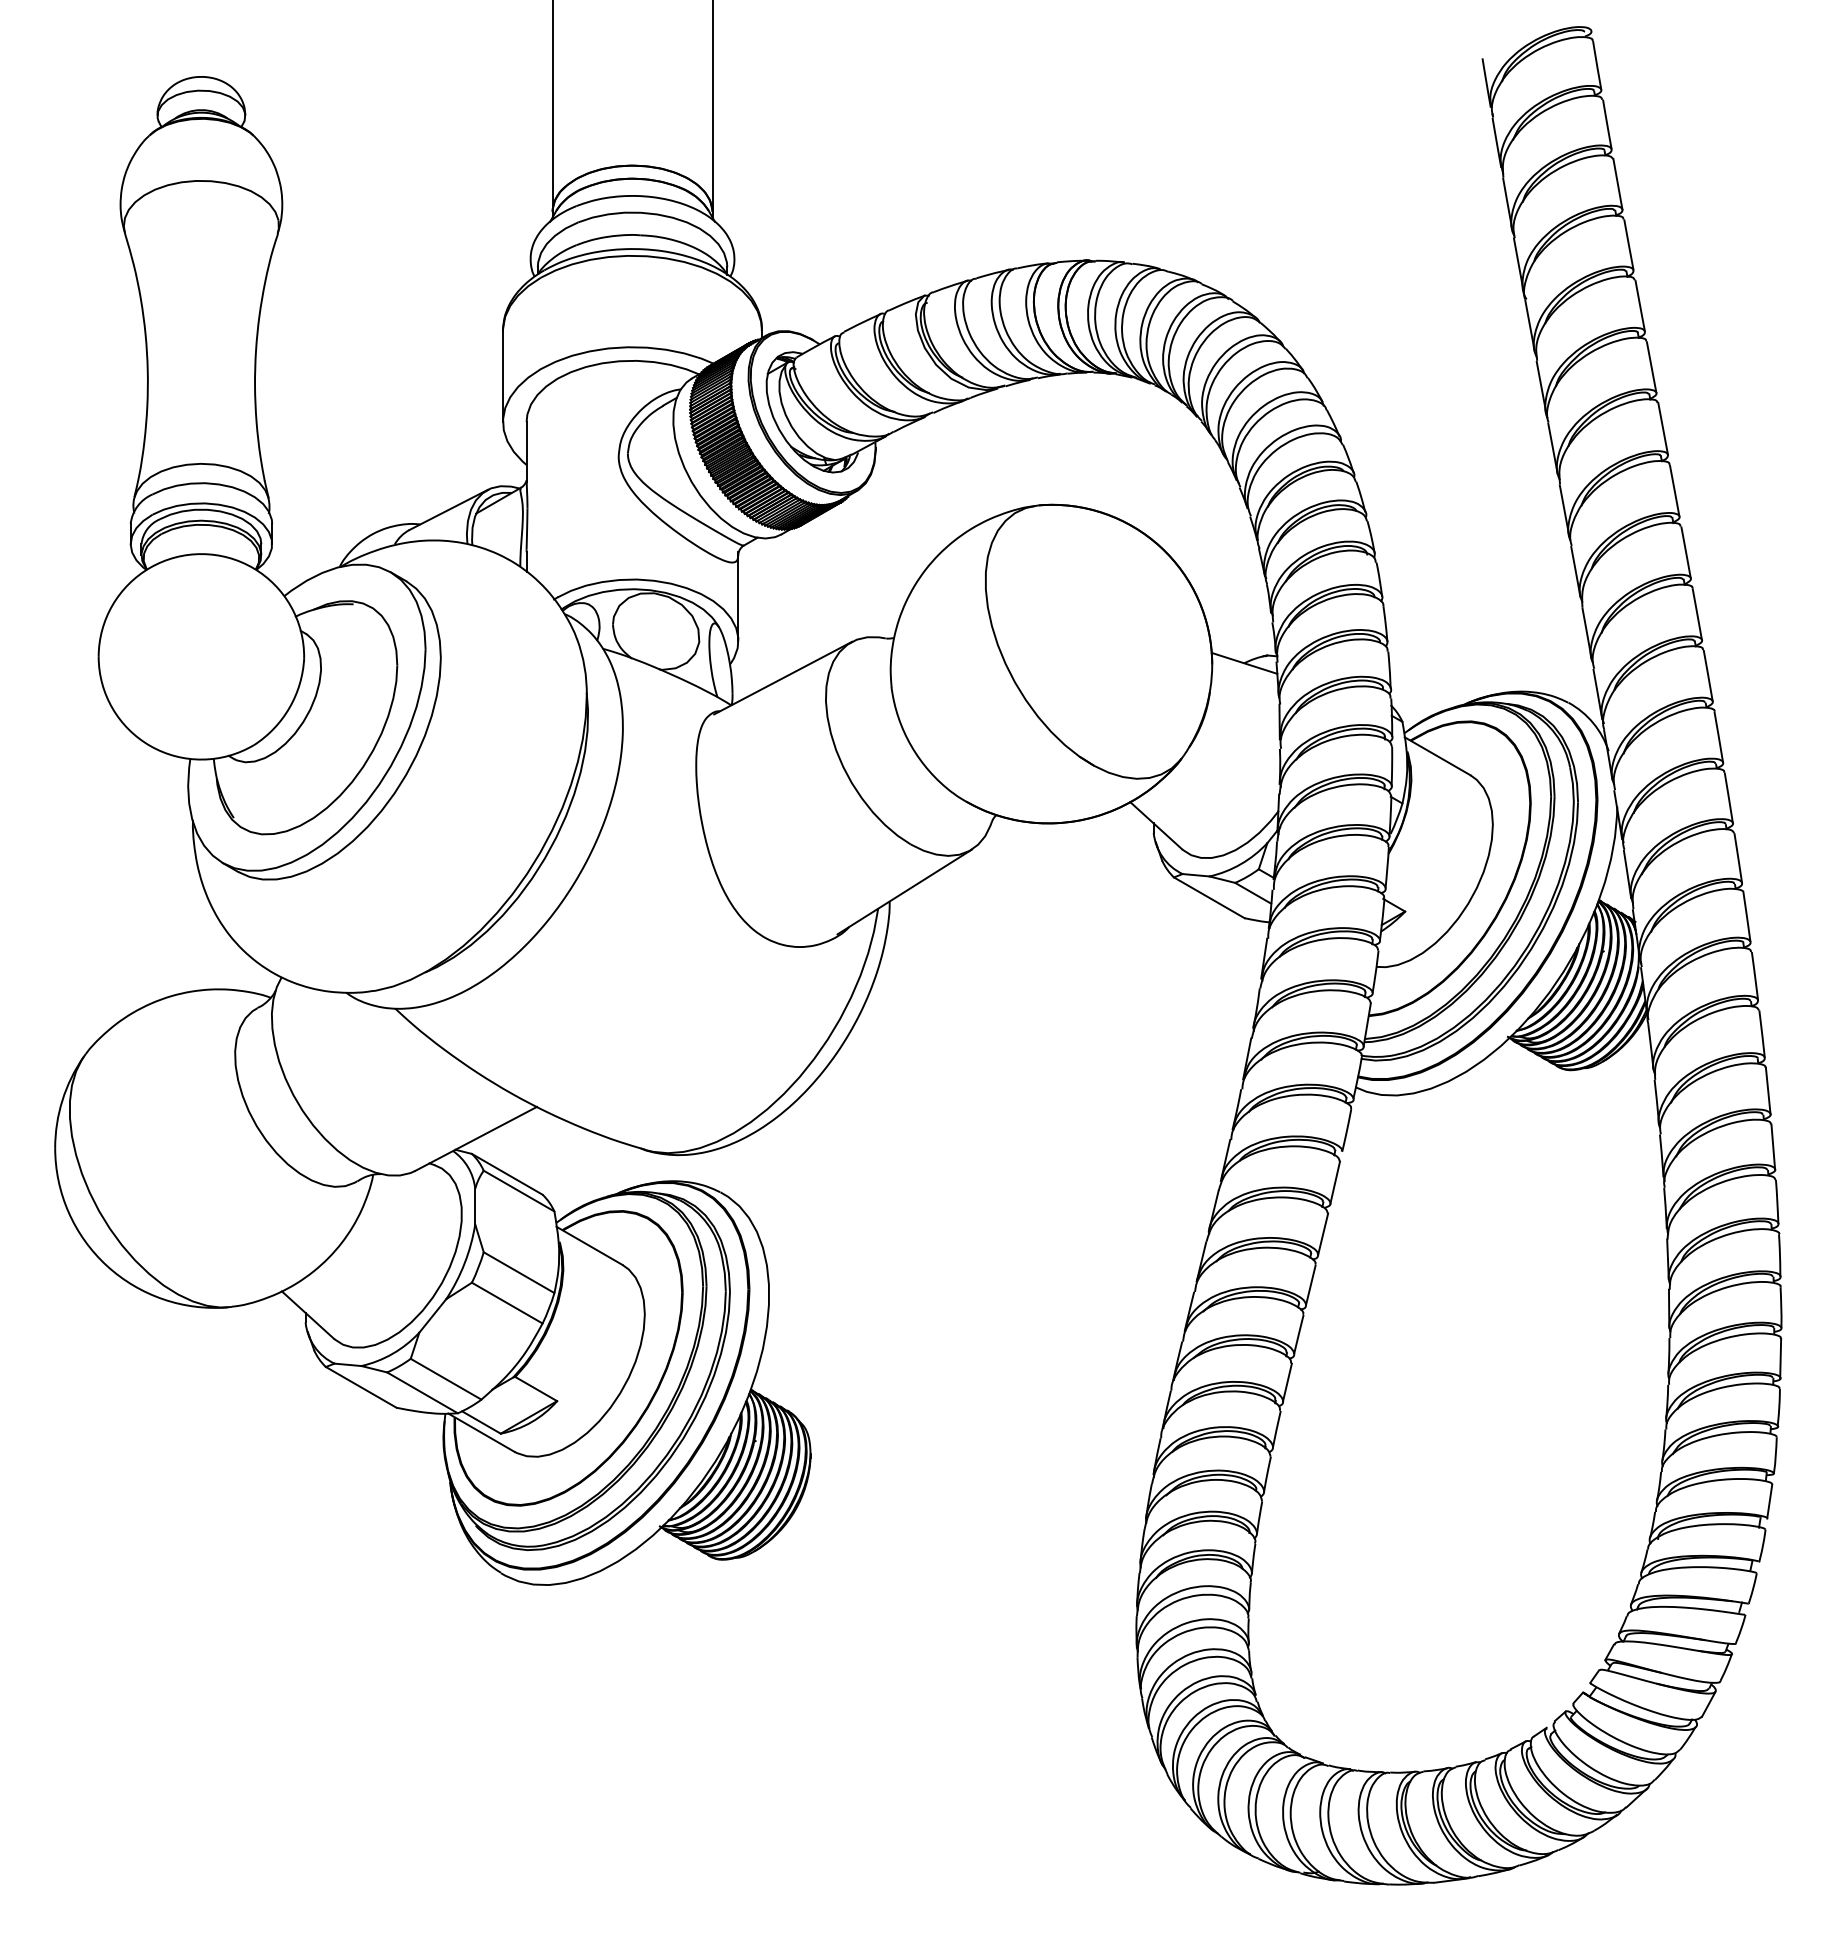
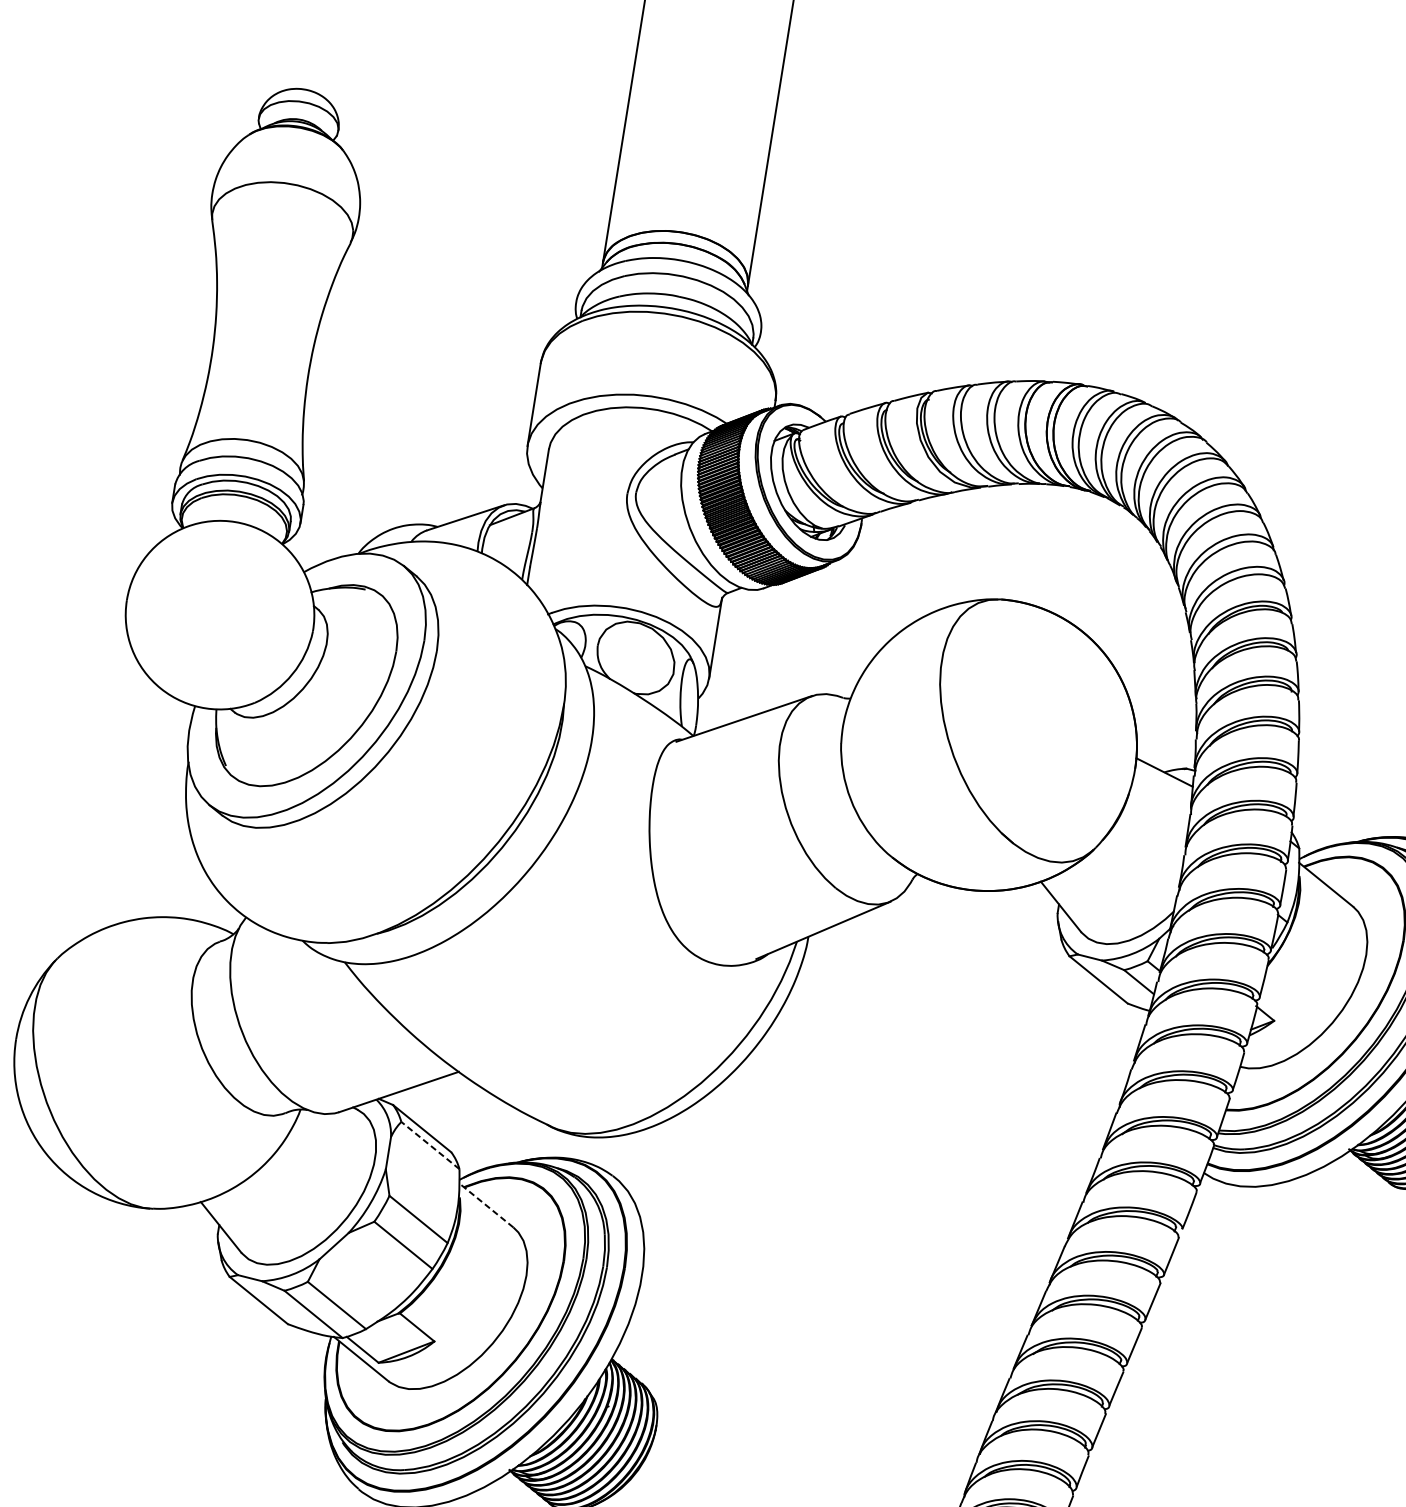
line: (519, 1191) -> (430, 1145), solid -> dashed
line: (589, 1245) -> (486, 1205), solid -> dashed

